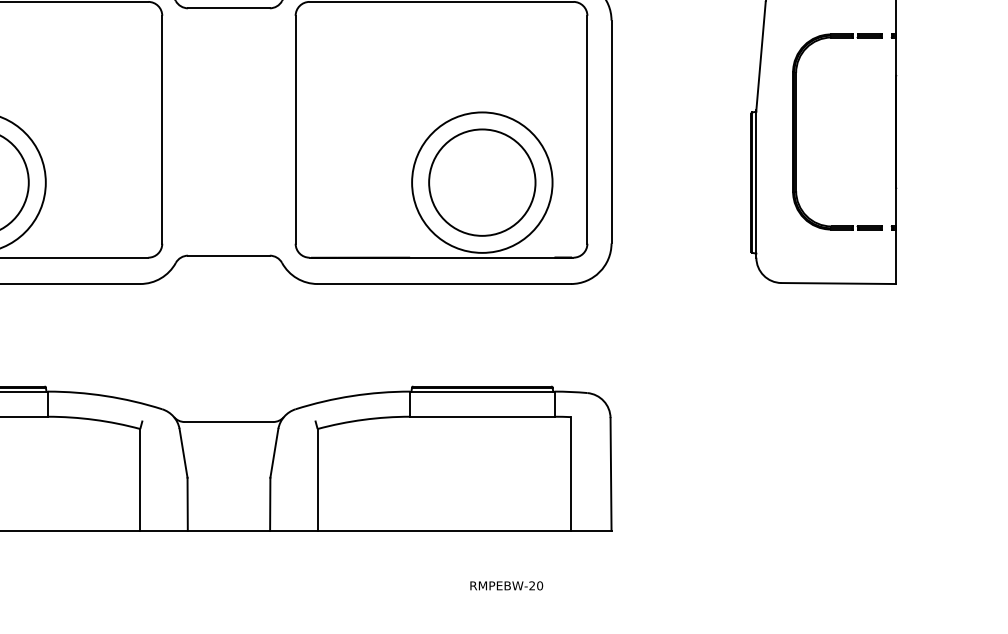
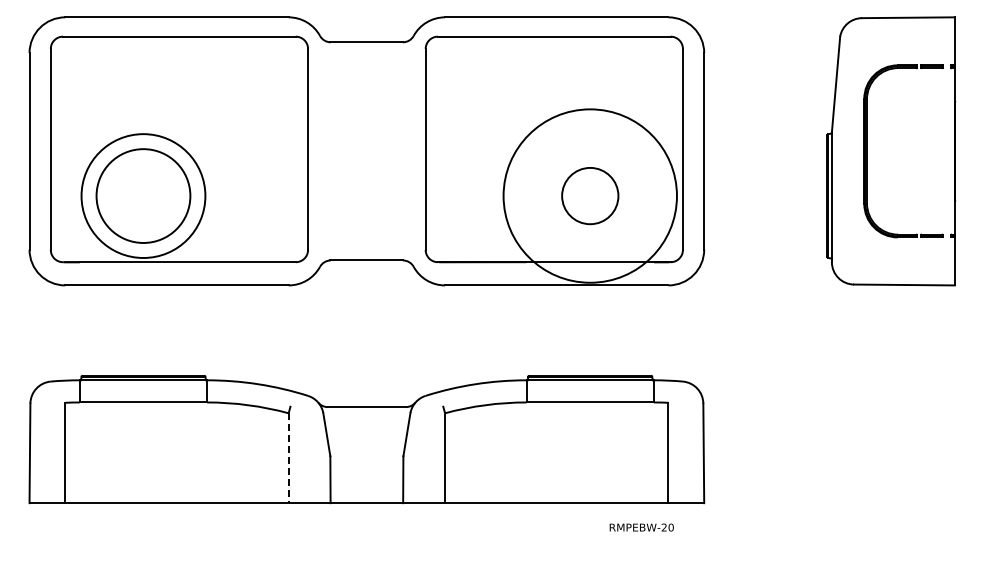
circle: (482, 182) -> (590, 195), size x0.6
circle: (482, 182) -> (590, 195), size x1.4
line: (140, 480) -> (288, 458), solid -> dashed
text: (506, 585) -> (641, 527), moved

